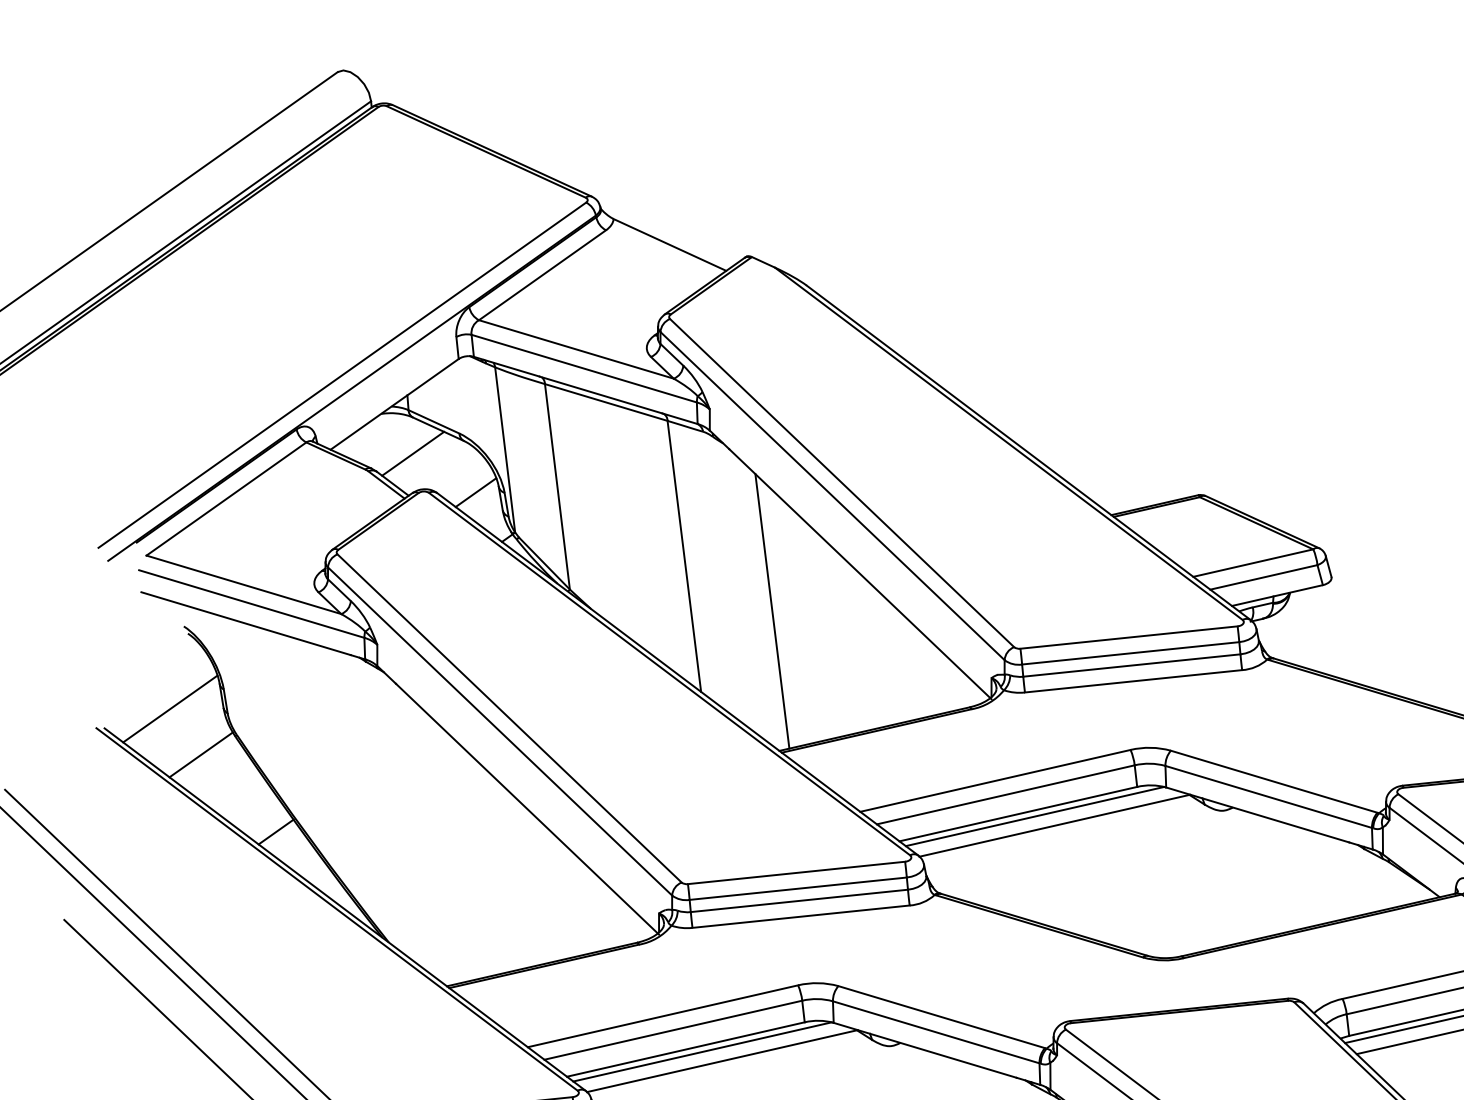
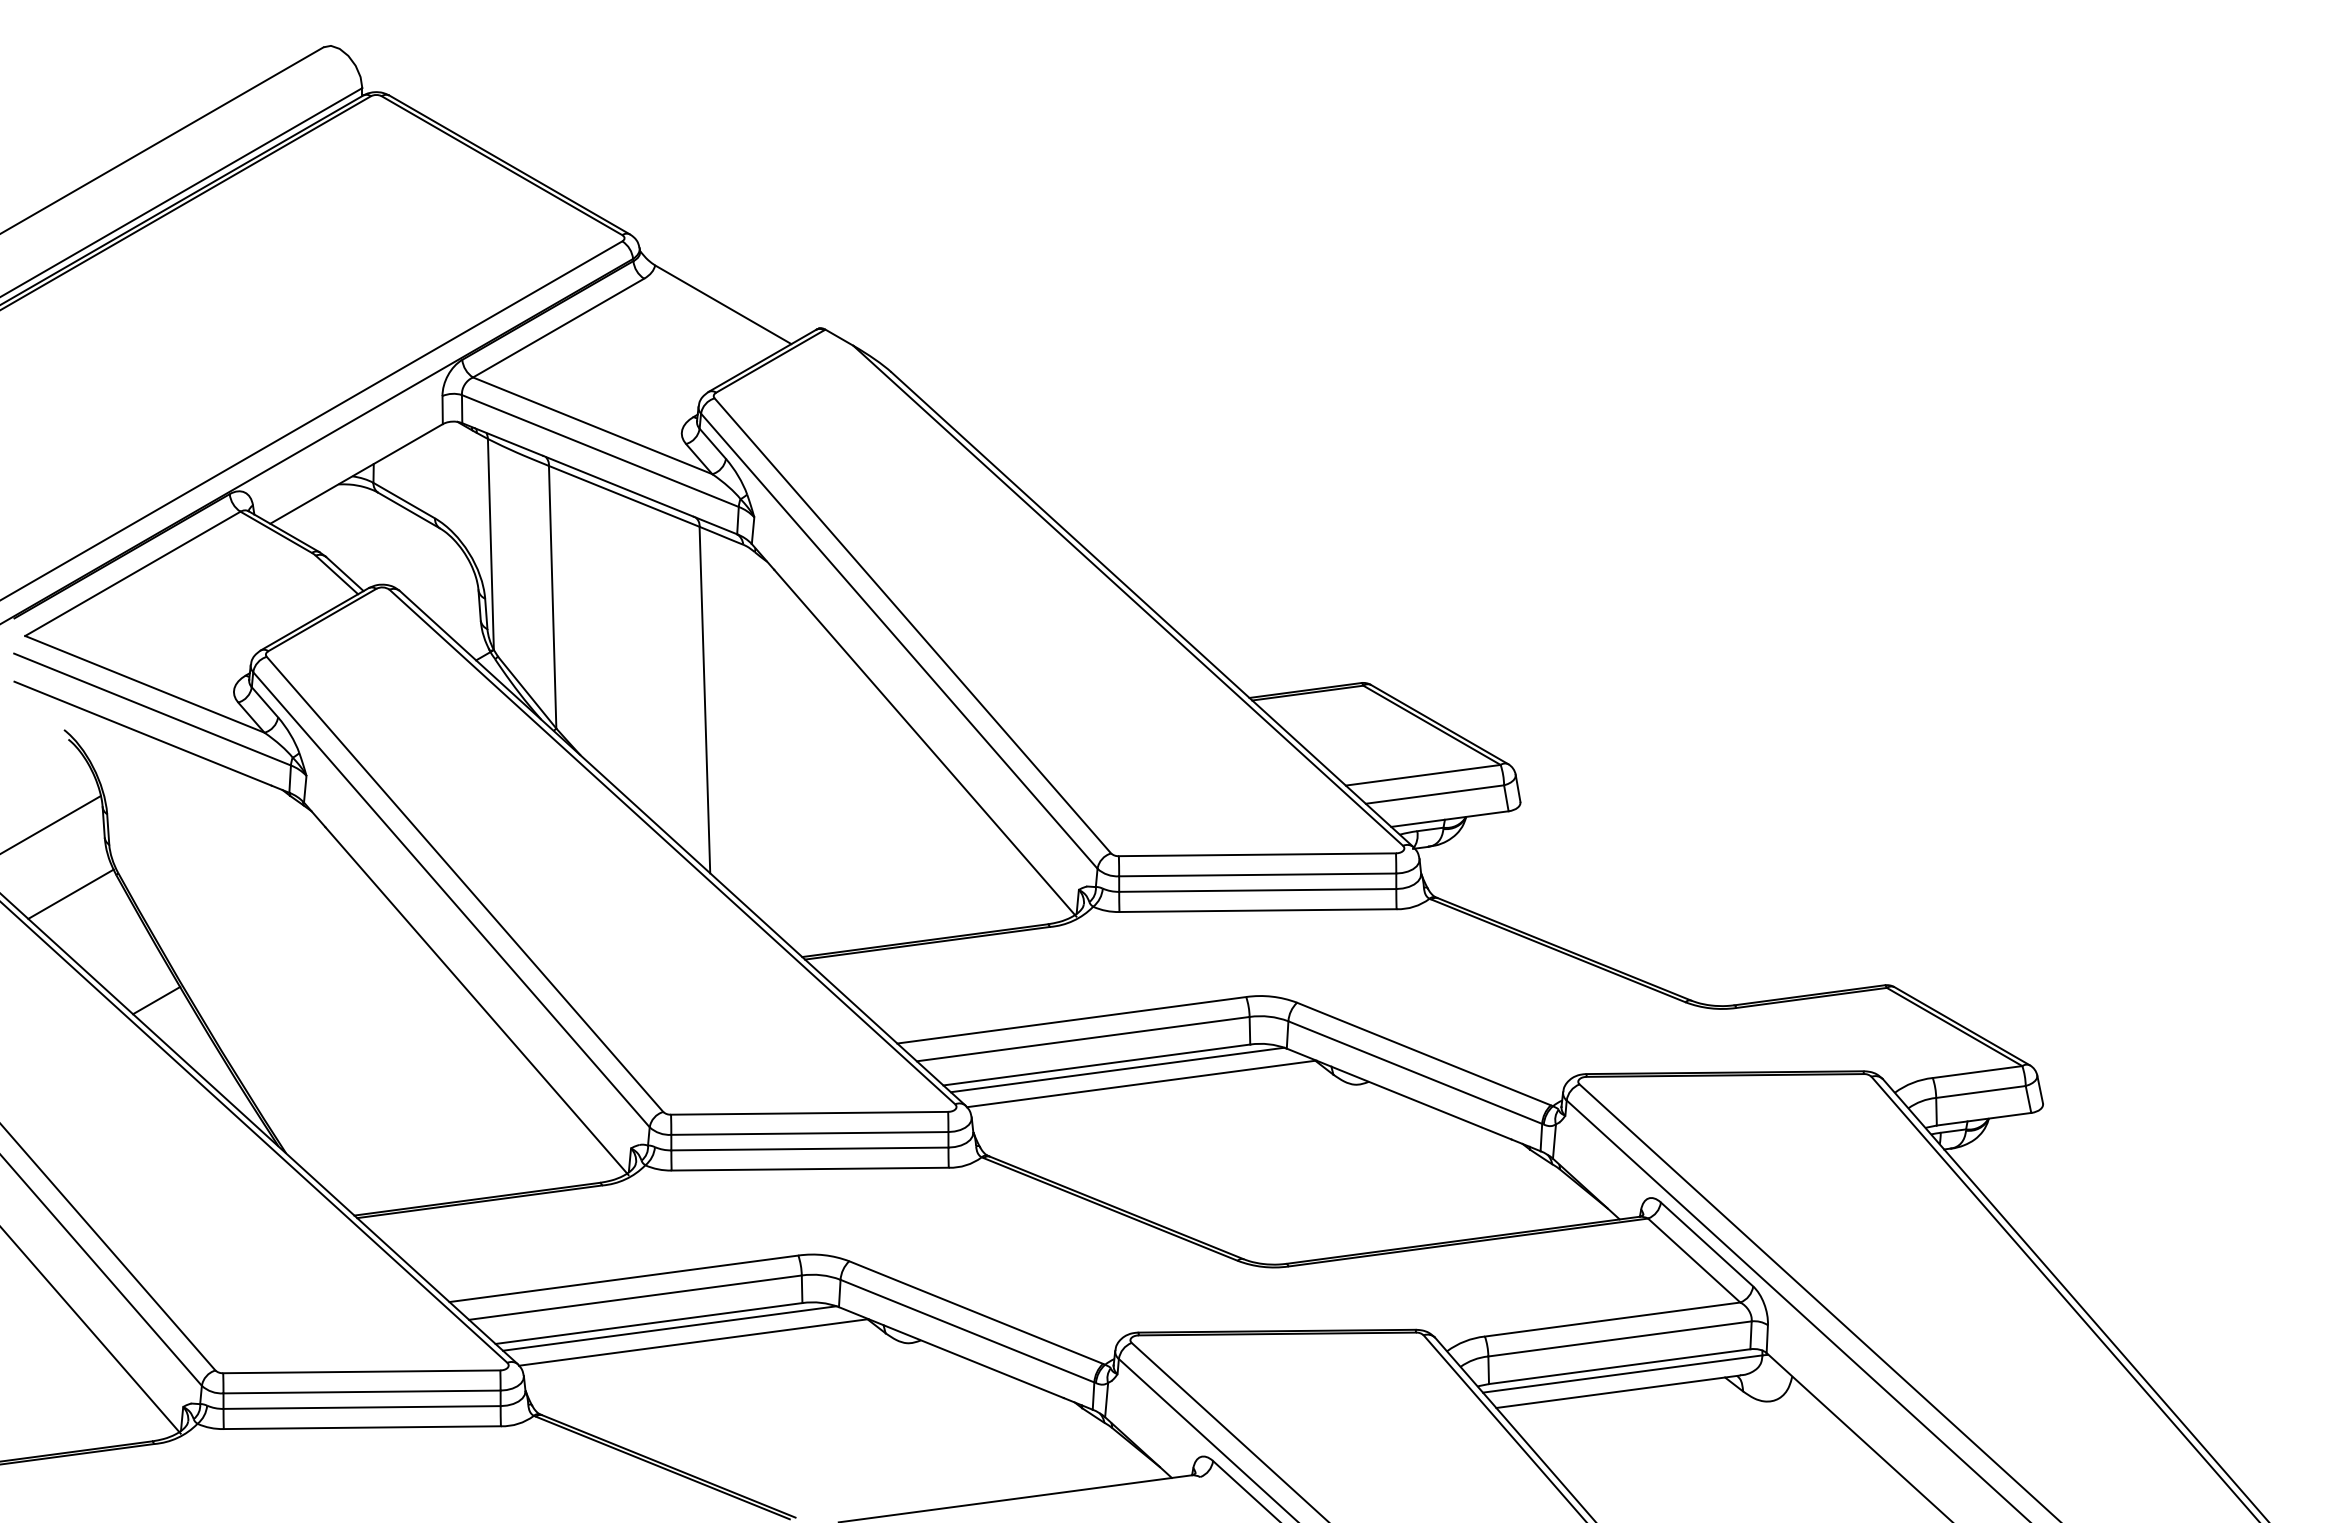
line: (412, 453) -> (373, 538), removed
line: (475, 492) -> (448, 594), removed
line: (772, 611) -> (809, 779), removed

